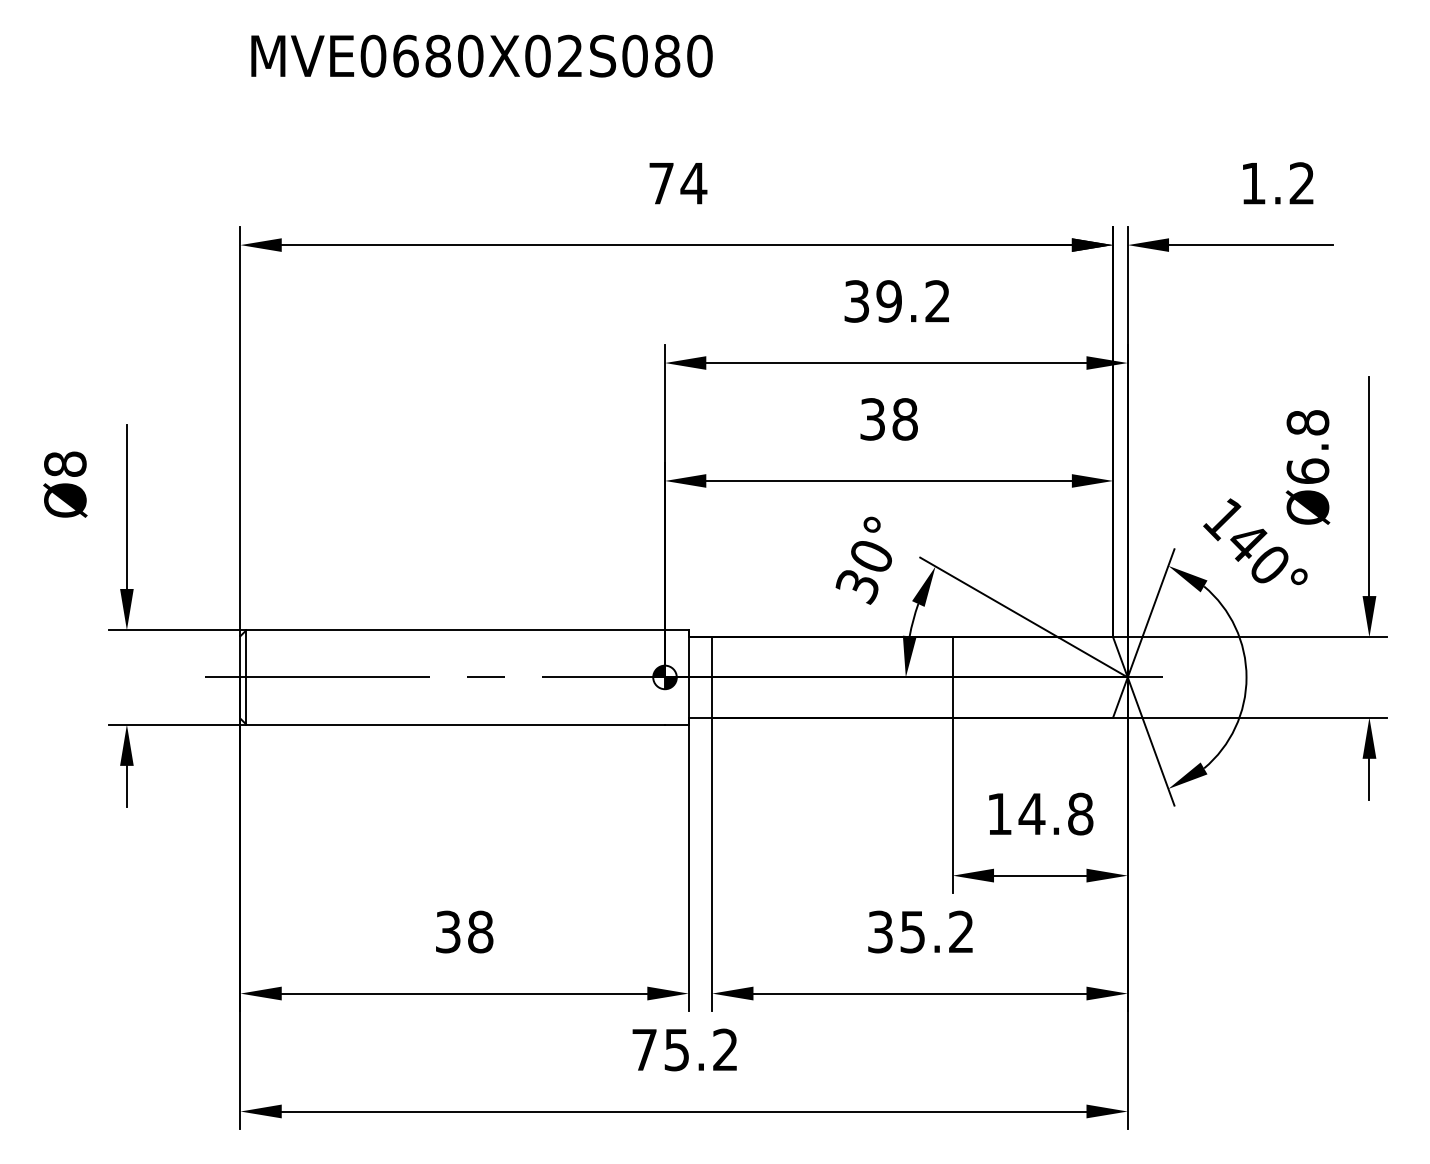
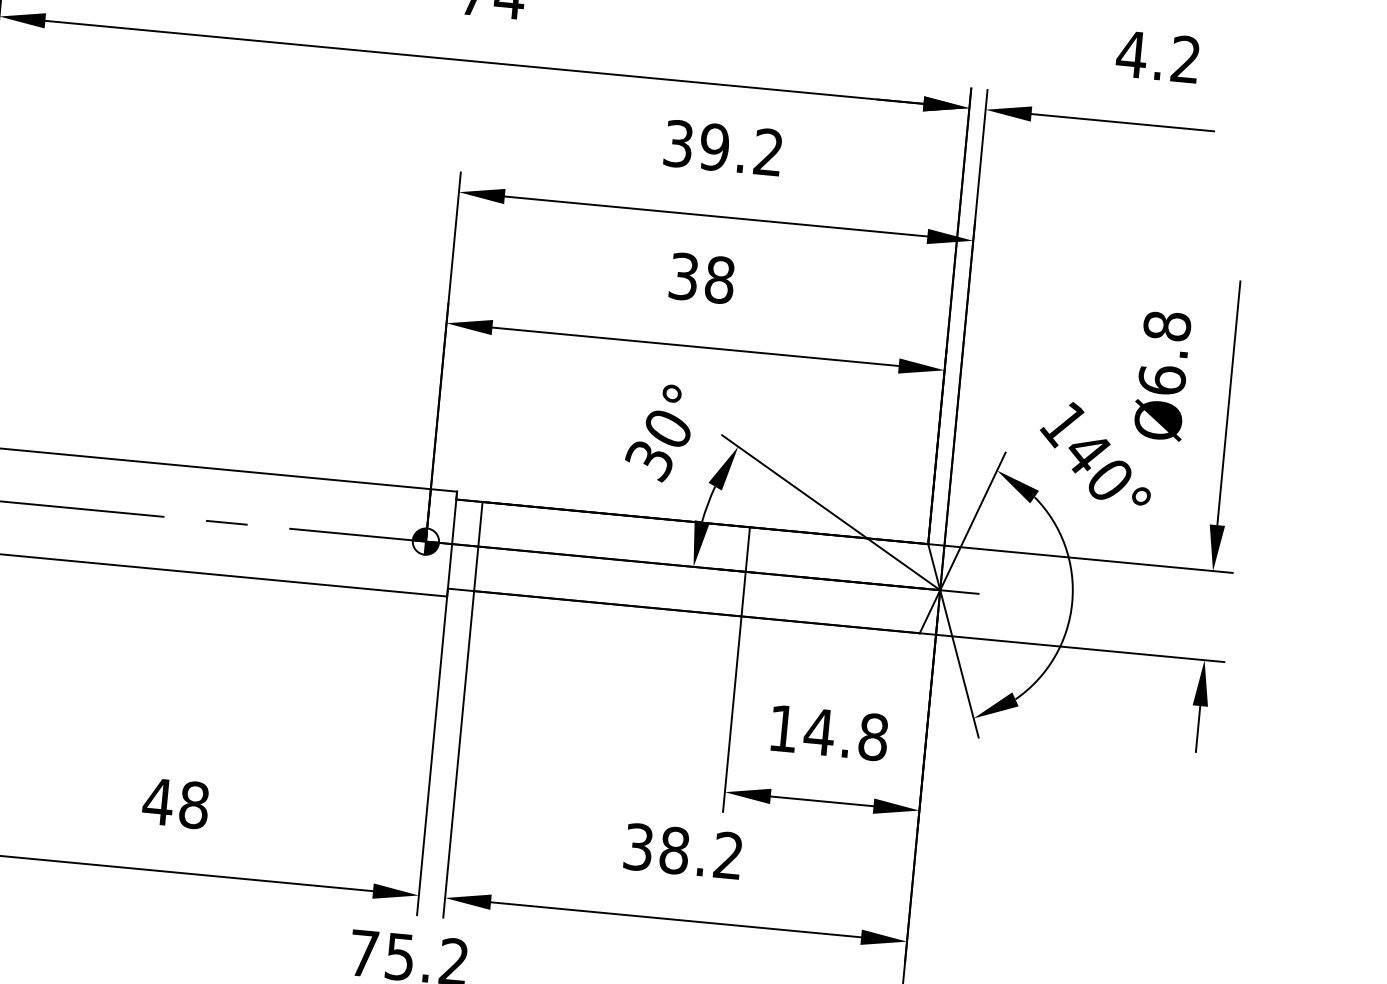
text: (1253, 183) -> (1131, 54), 1.2 -> 4.2
text: (447, 931) -> (157, 801), 38 -> 48
text: (912, 931) -> (674, 849), 35.2 -> 38.2

